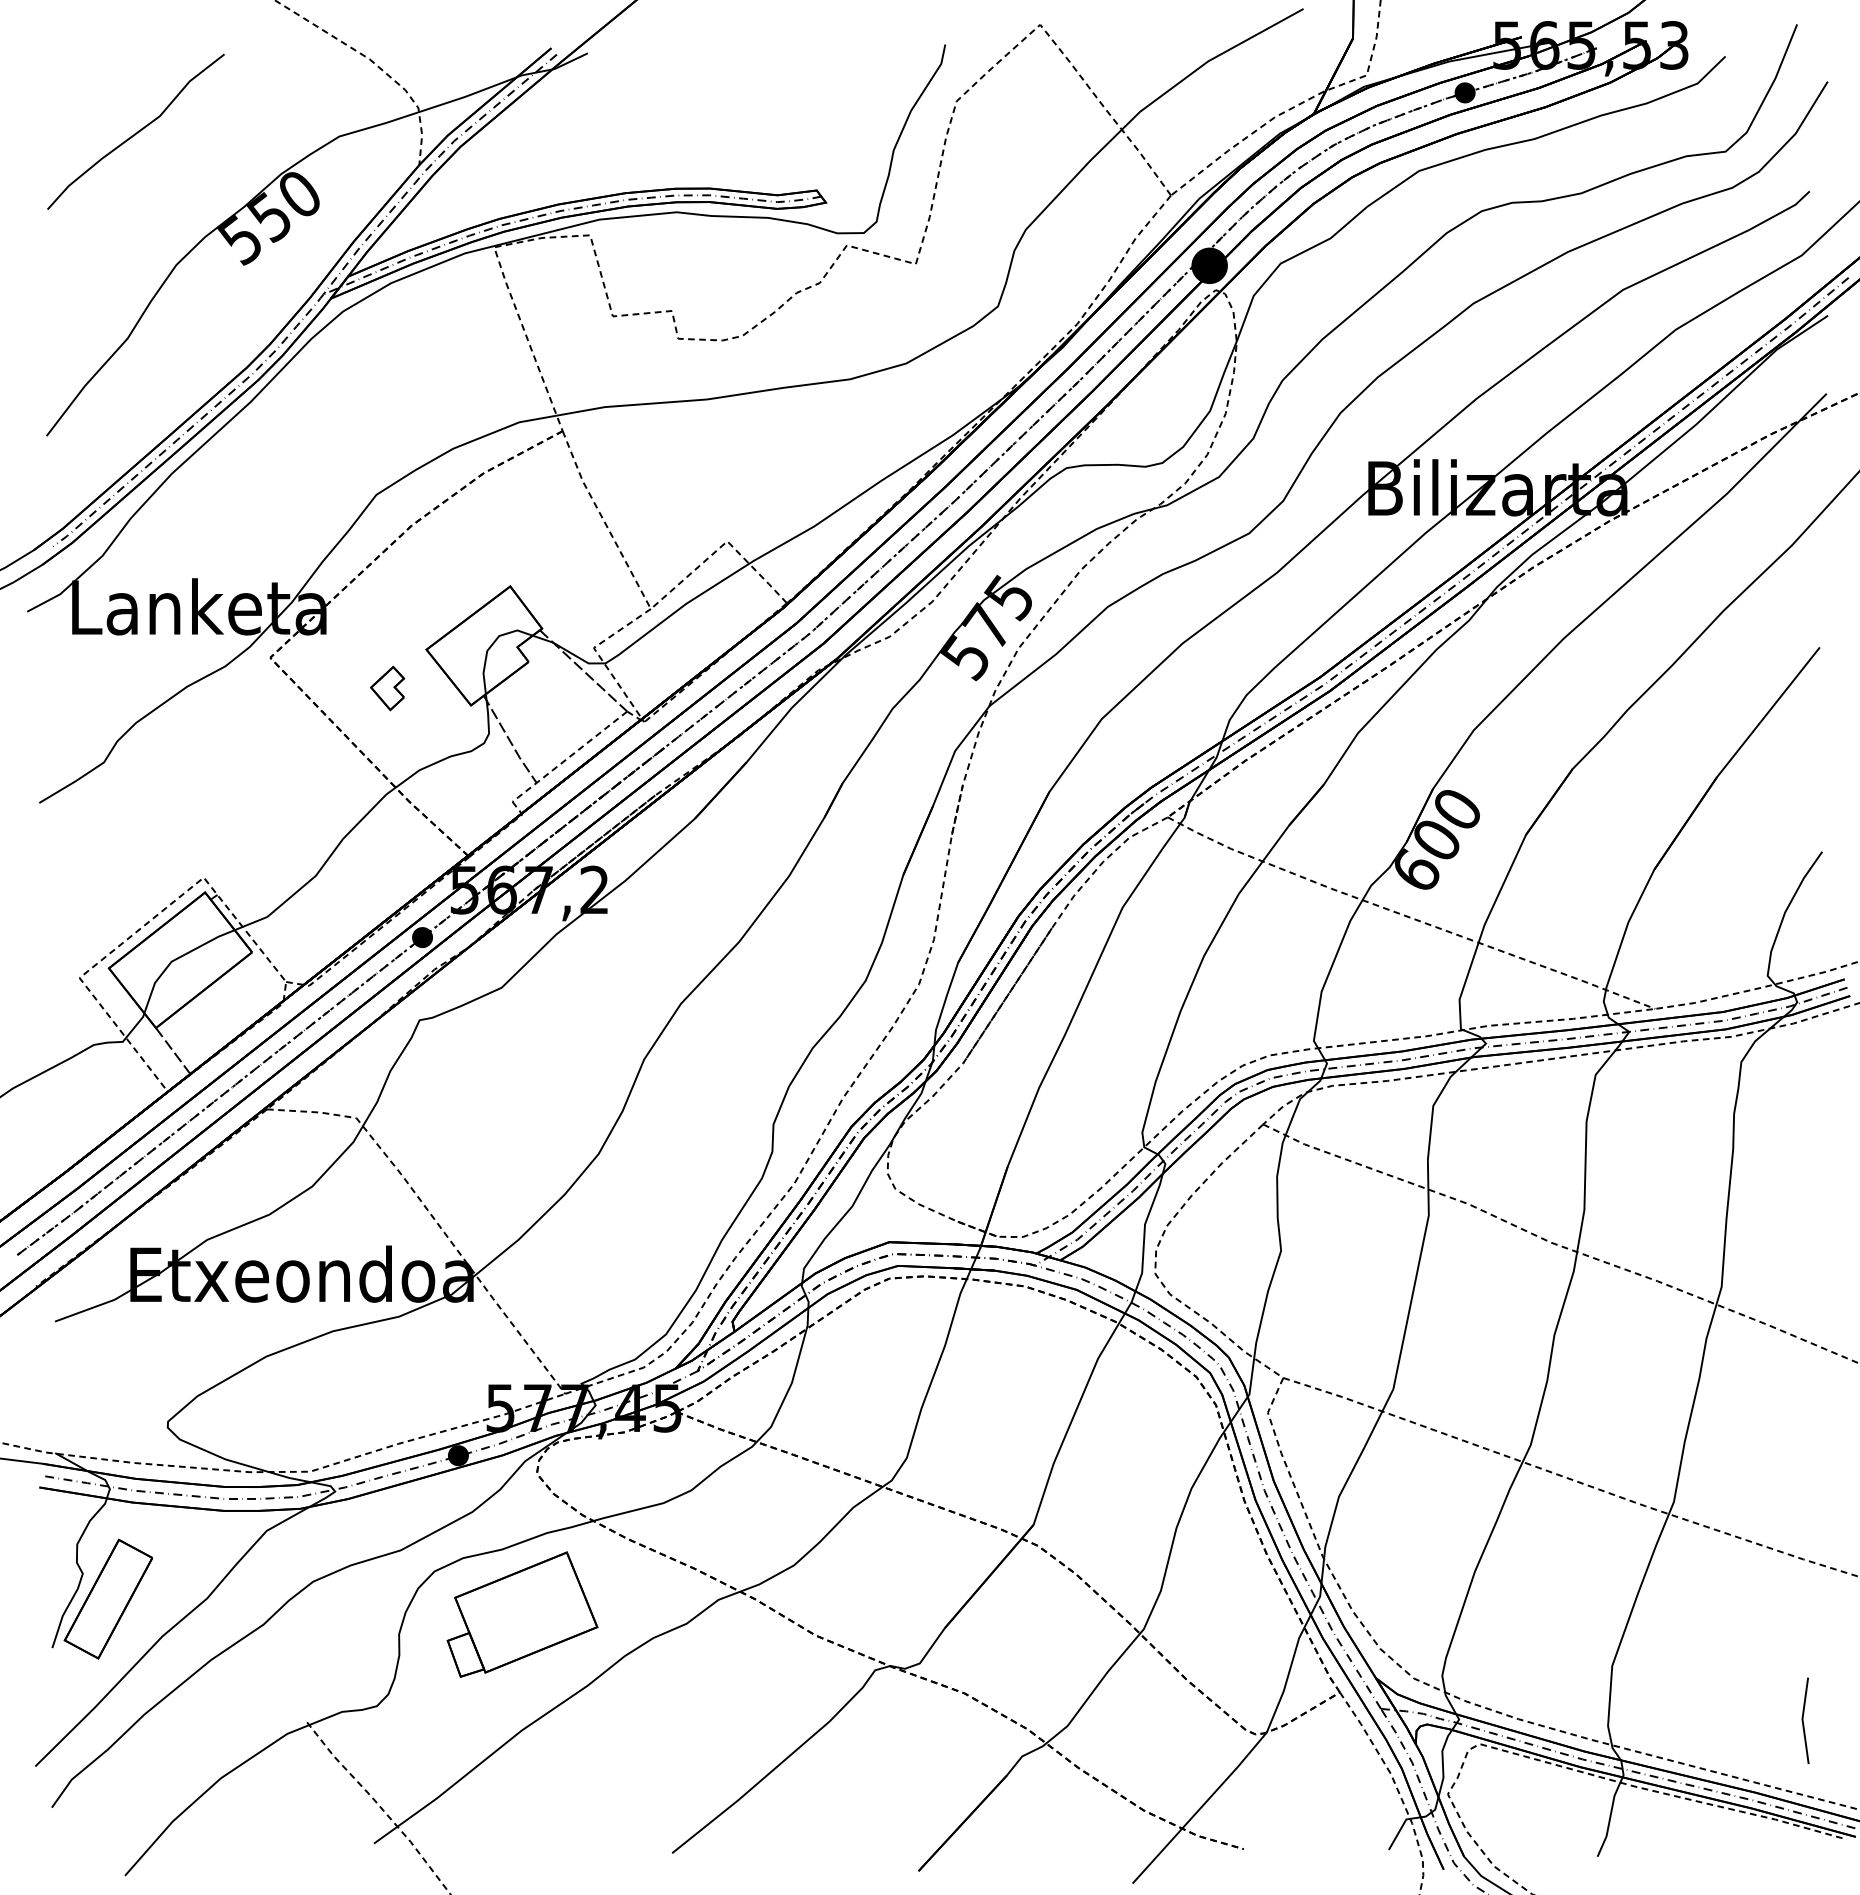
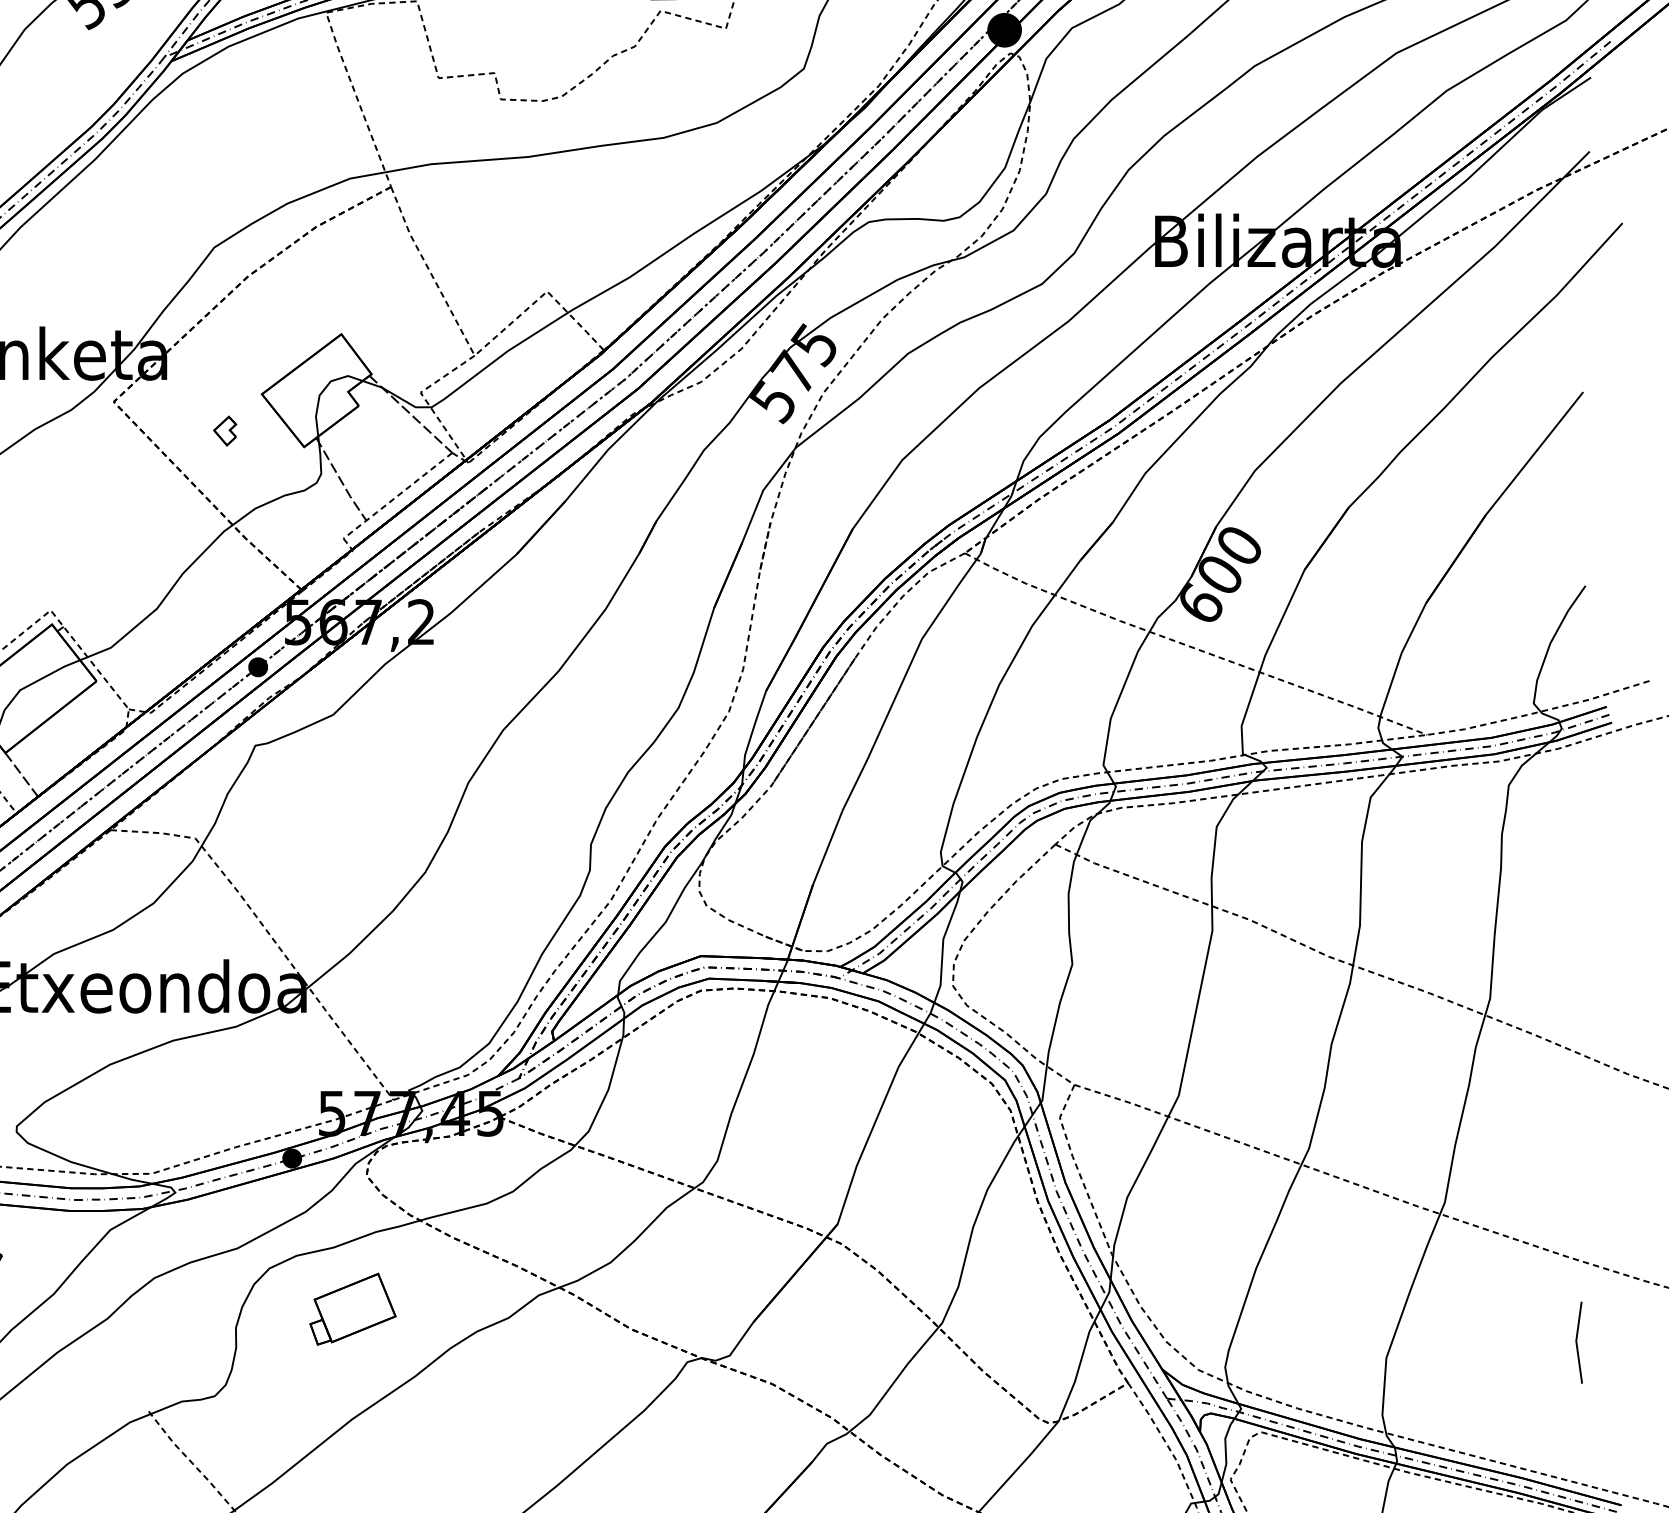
part: (387, 688) -> (224, 431), size x0.7
part: (522, 1614) -> (352, 1309), size x0.6
line: (1803, 1720) -> (1577, 1342), moved

